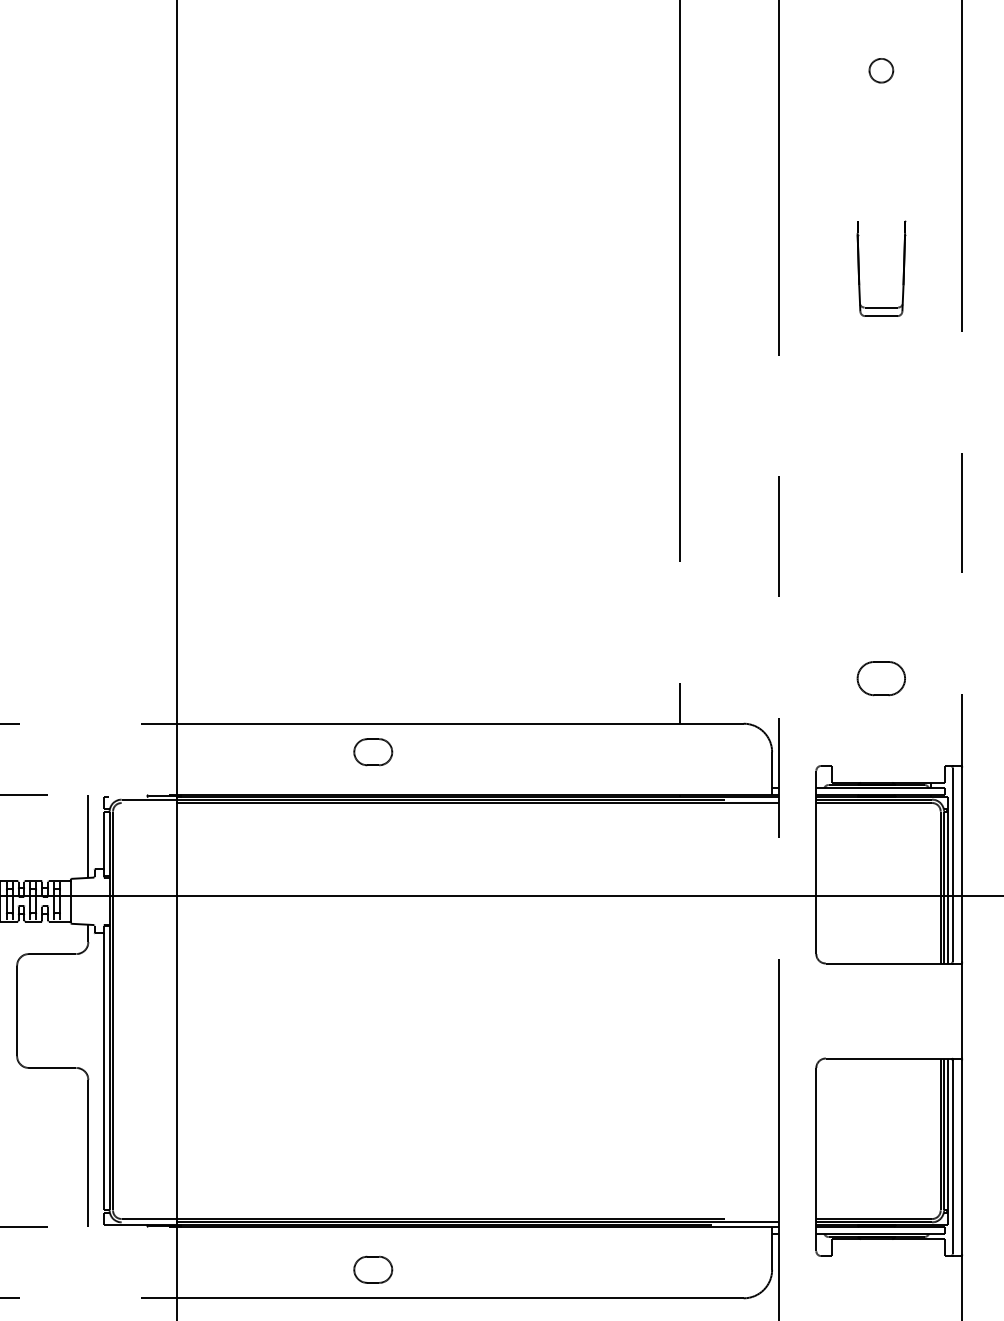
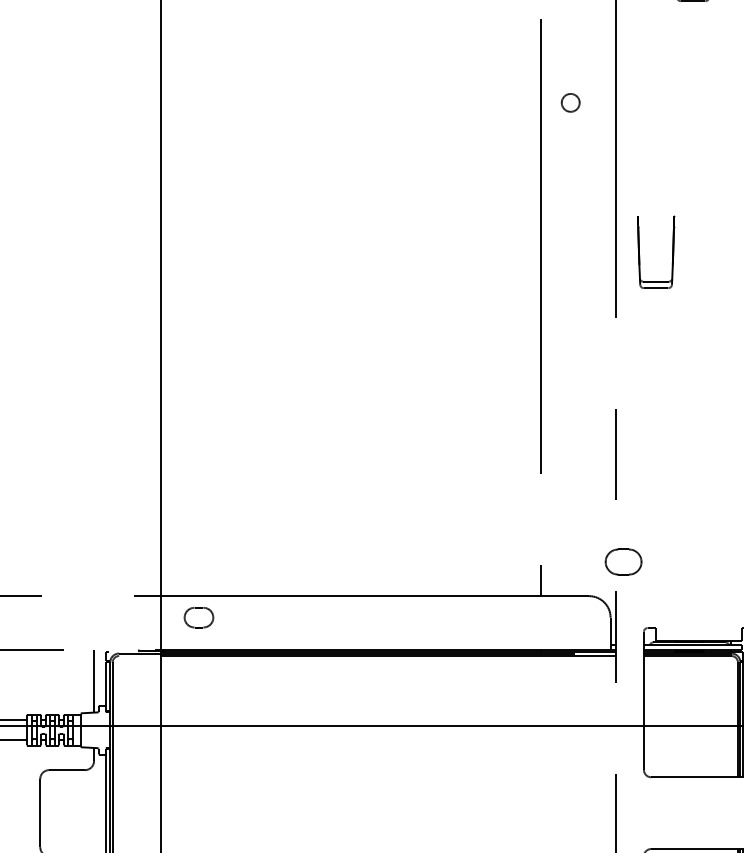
circle: (881, 70) -> (570, 102), moved
part: (902, 273) -> (672, 256), moved
part: (880, 678) -> (622, 561), moved
part: (373, 752) -> (199, 617), moved

